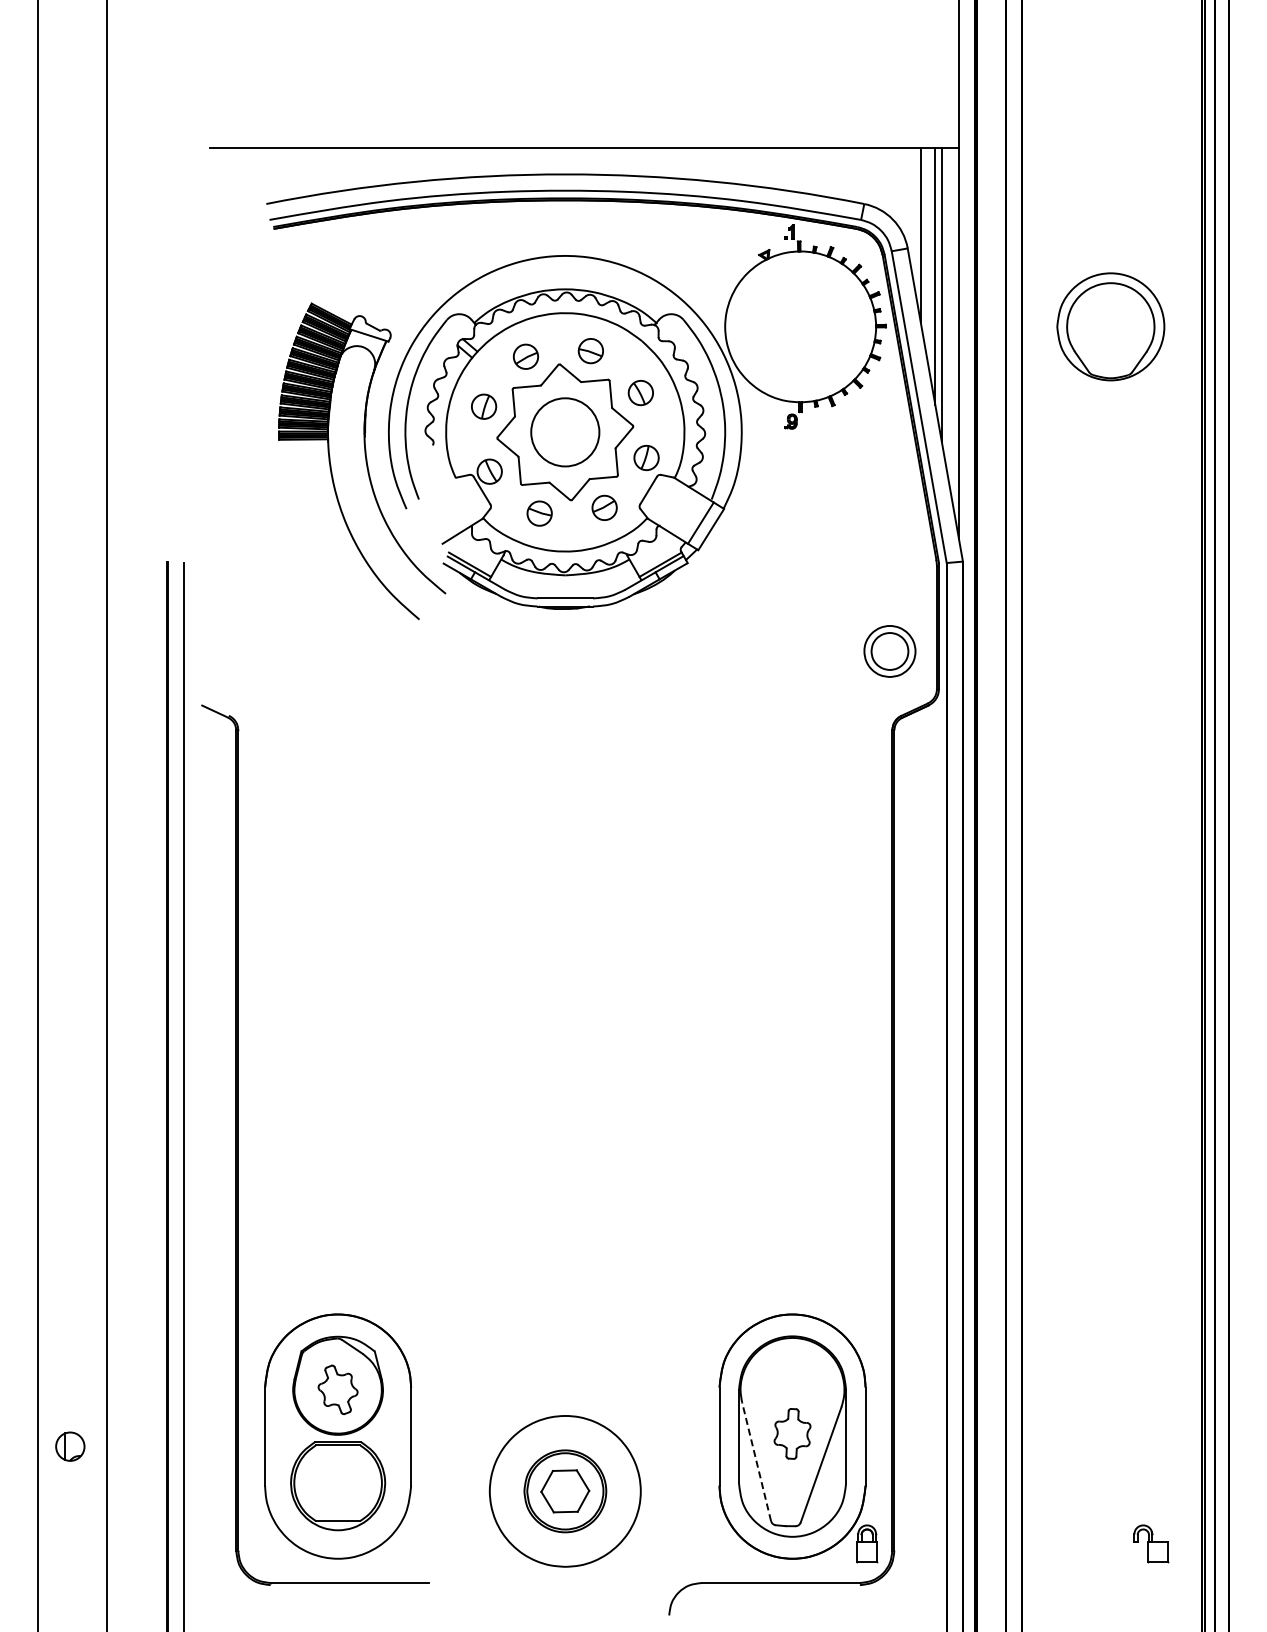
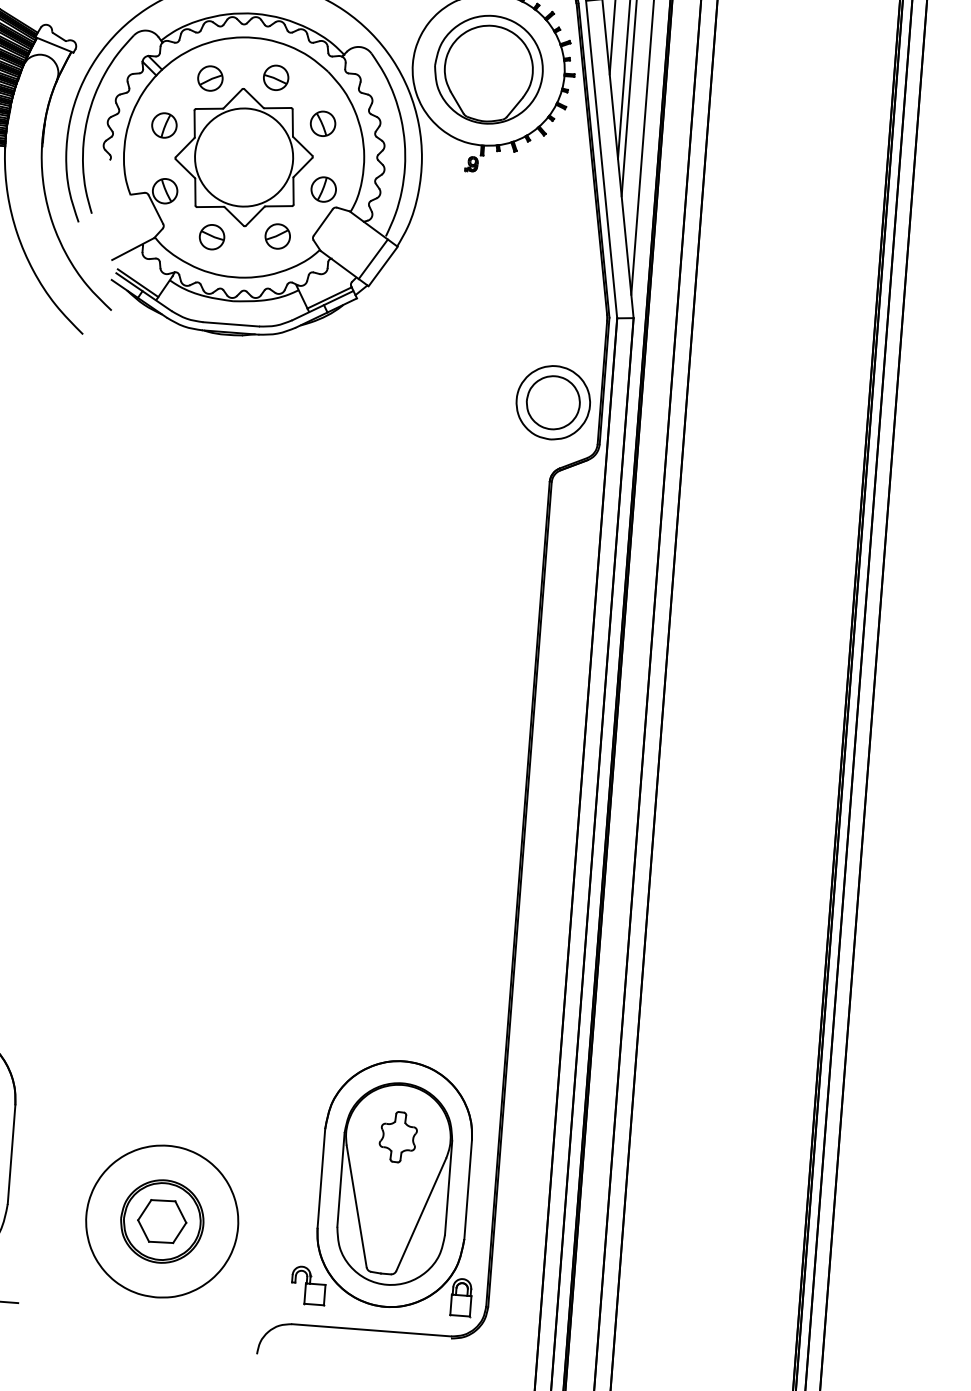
part: (1110, 326) -> (488, 69), moved
circle: (565, 432) -> (244, 157), size x1.43
part: (889, 651) -> (552, 402), size x1.43
part: (792, 1433) -> (398, 1136), moved
line: (756, 1461) -> (356, 1206), dashed -> solid
part: (1151, 1543) -> (309, 1285), moved

